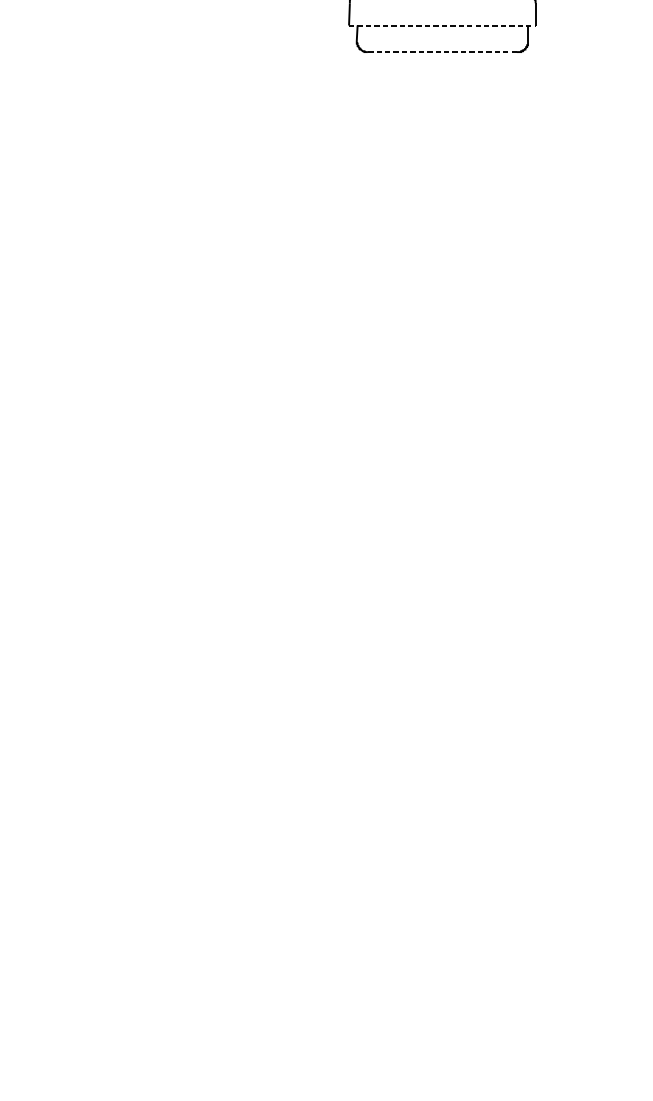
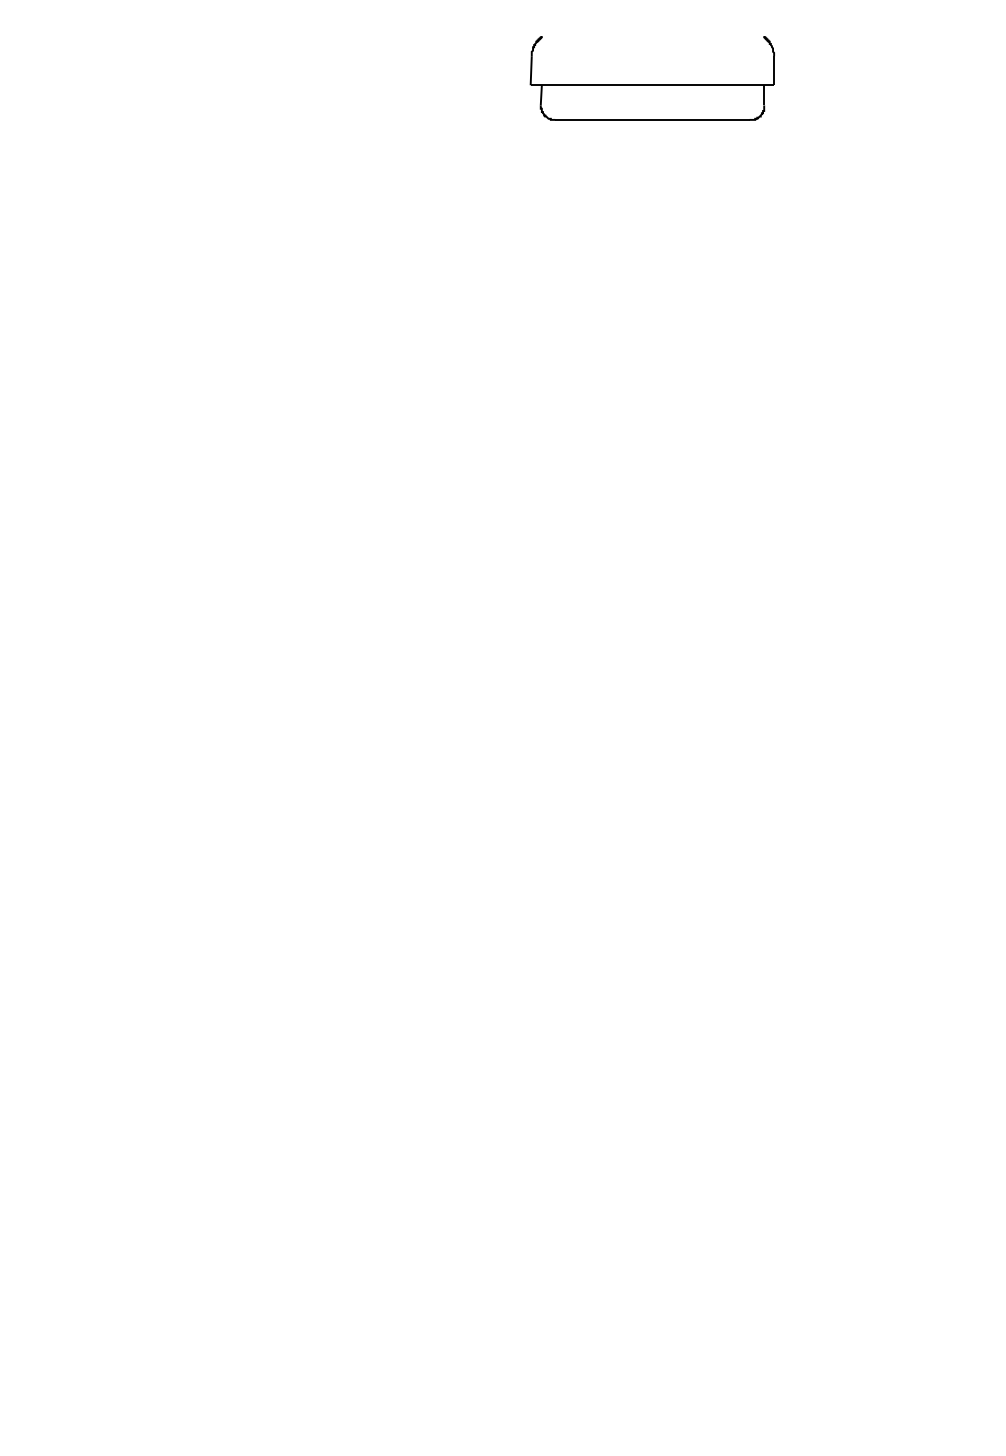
line: (443, 25) -> (653, 85), dashed -> solid
line: (441, 51) -> (651, 119), dashed -> solid

